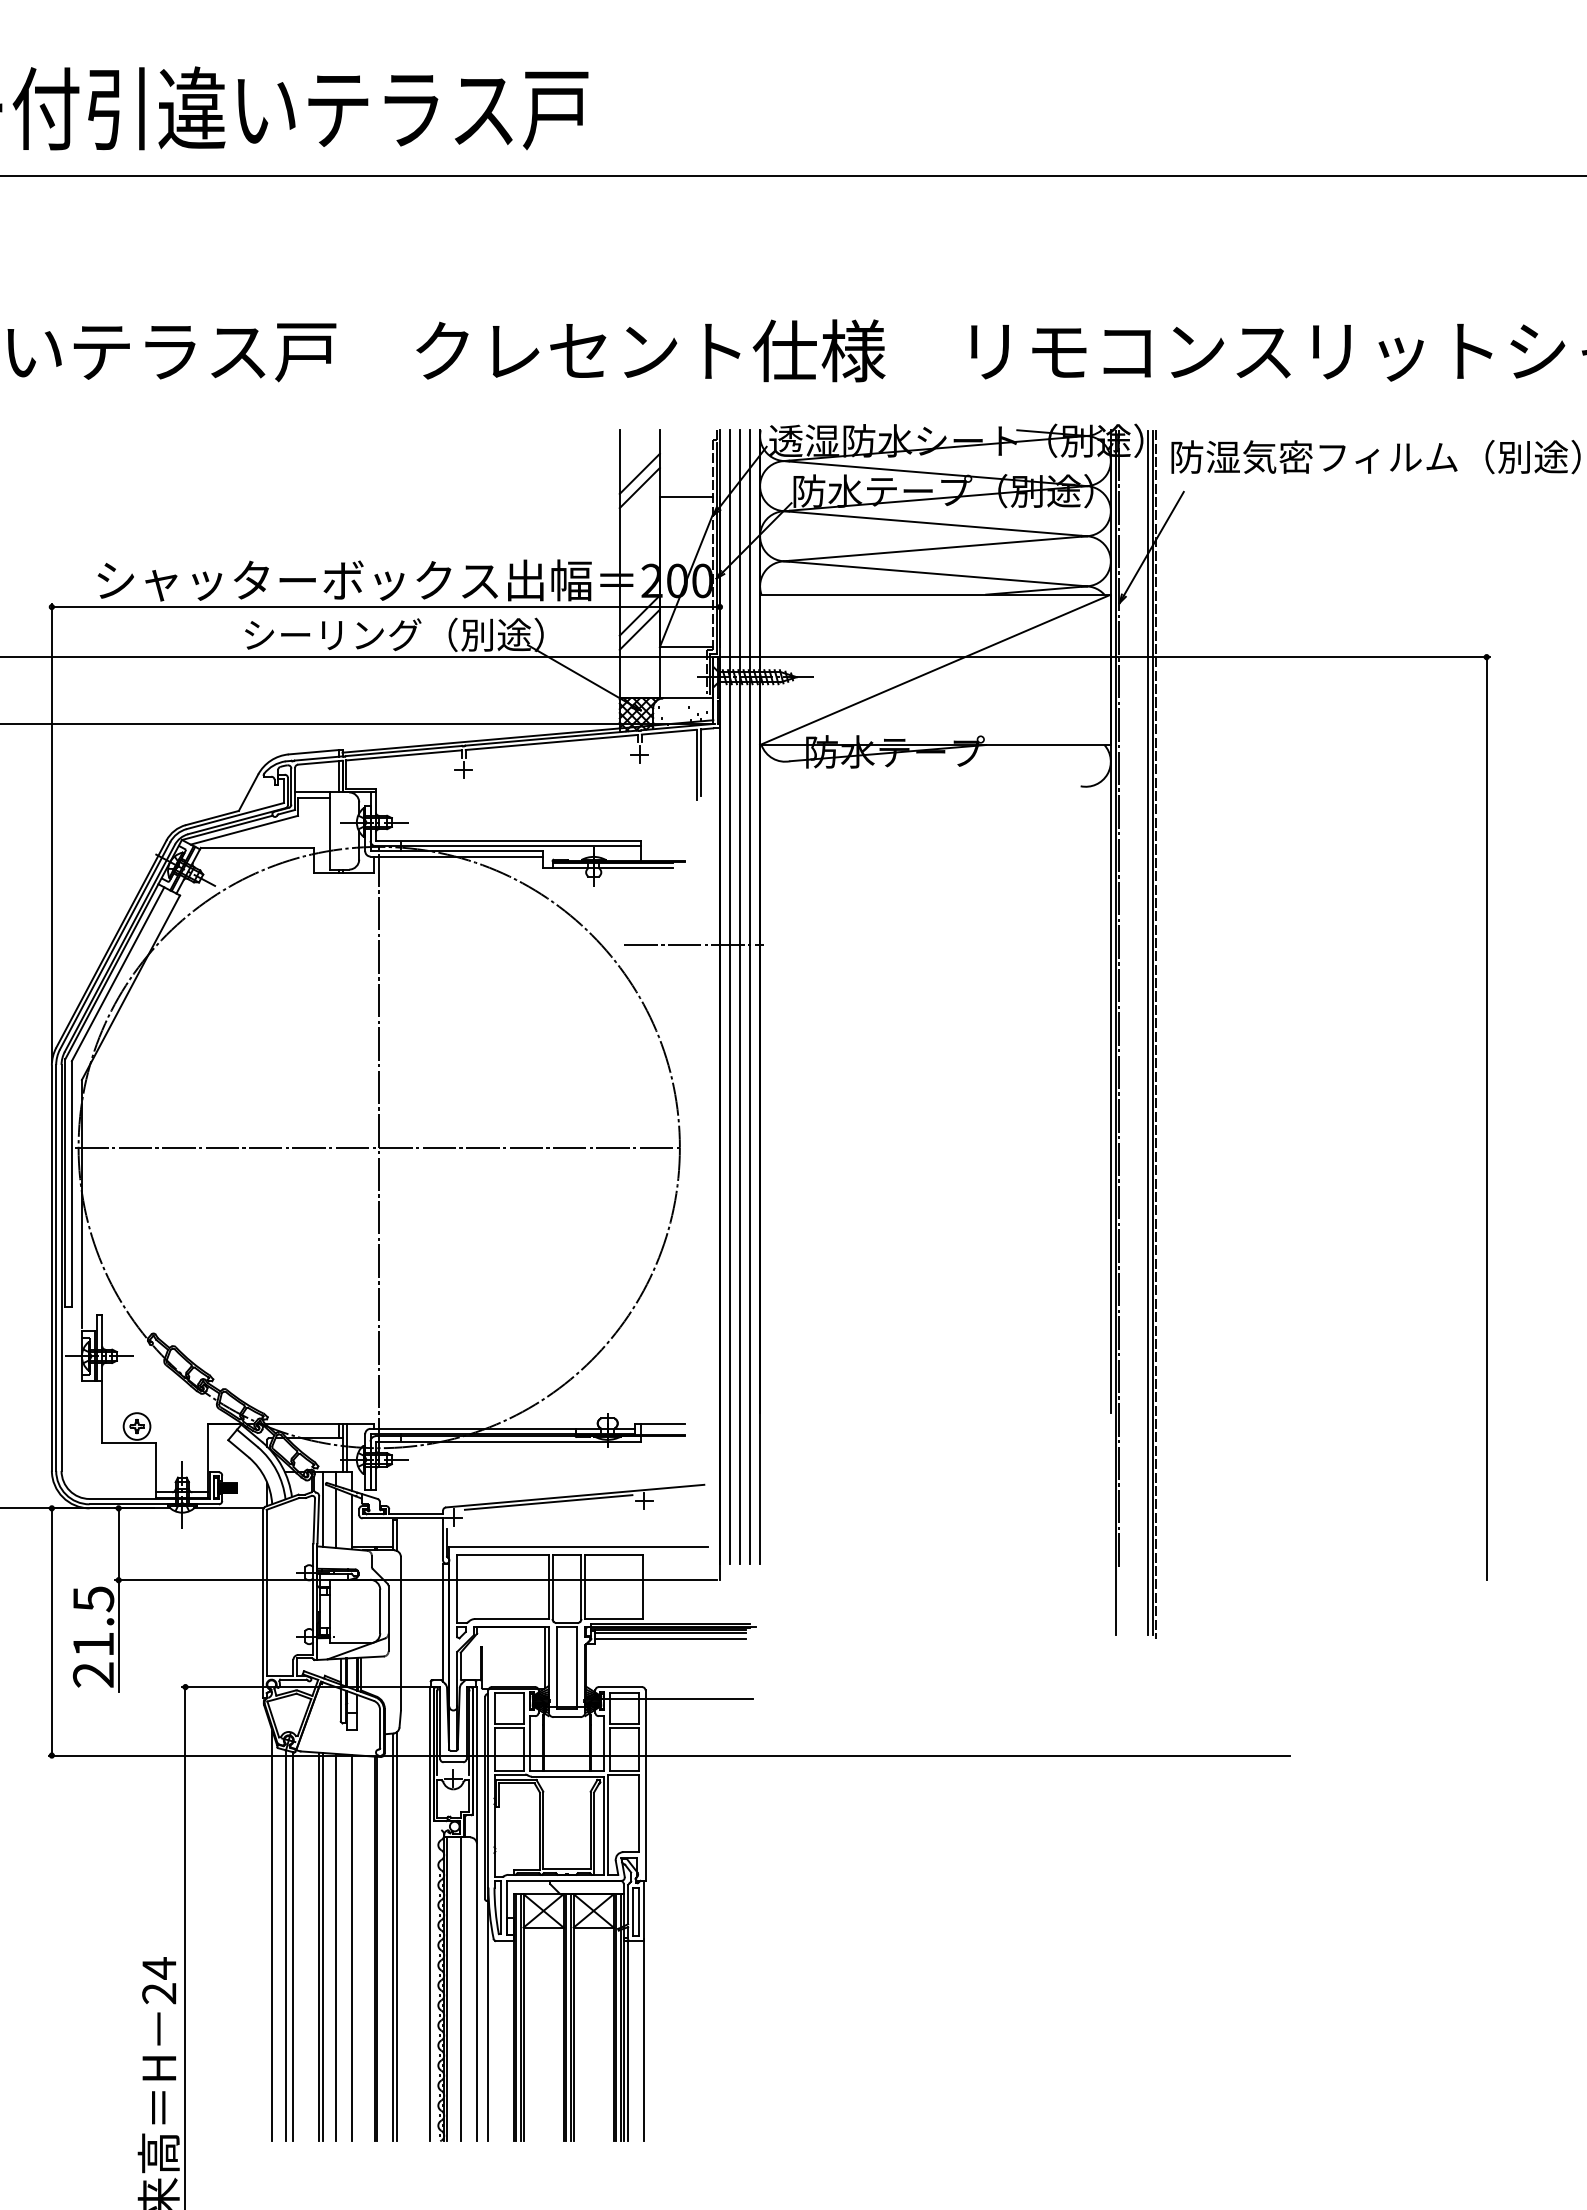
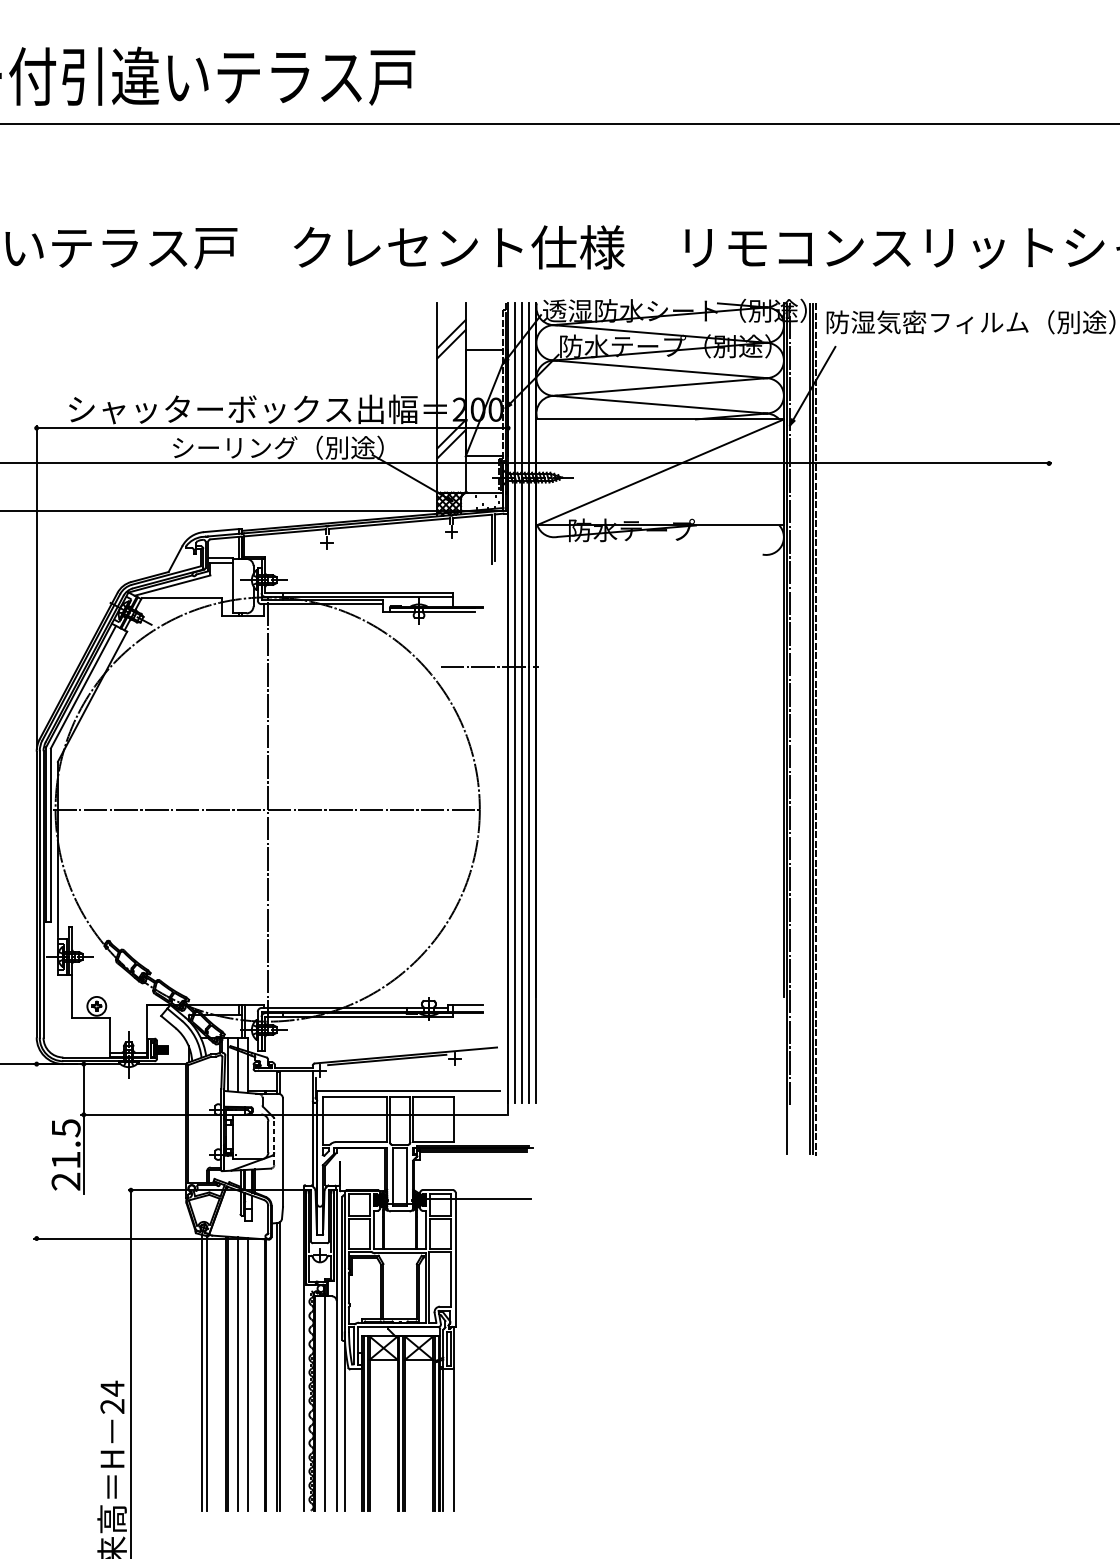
line: (1486, 1118) -> (1048, 789), removed
line: (388, 1618) -> (274, 1141), solid -> dashed
line: (51, 1631) -> (36, 1150), removed
line: (670, 1639) -> (473, 1156), removed
line: (836, 1755) -> (590, 1238), removed
line: (272, 1935) -> (192, 1365), removed

